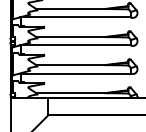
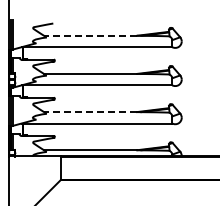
line: (70, 8) -> (90, 35), solid -> dashed
line: (70, 65) -> (90, 112), solid -> dashed

